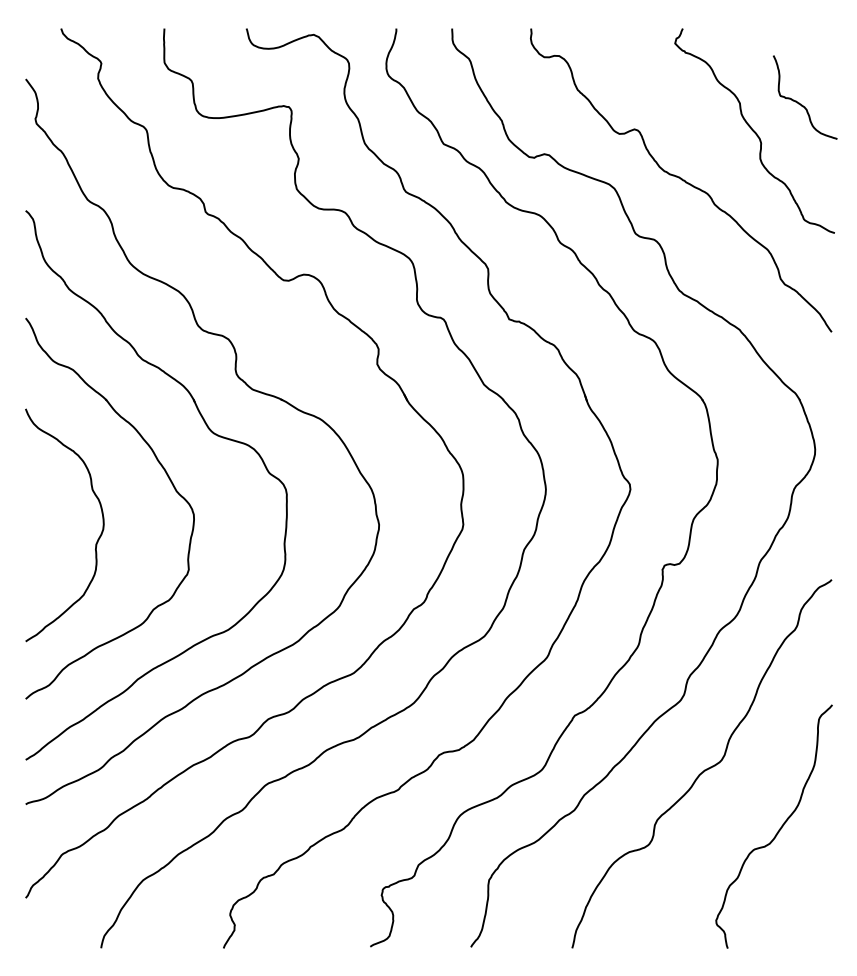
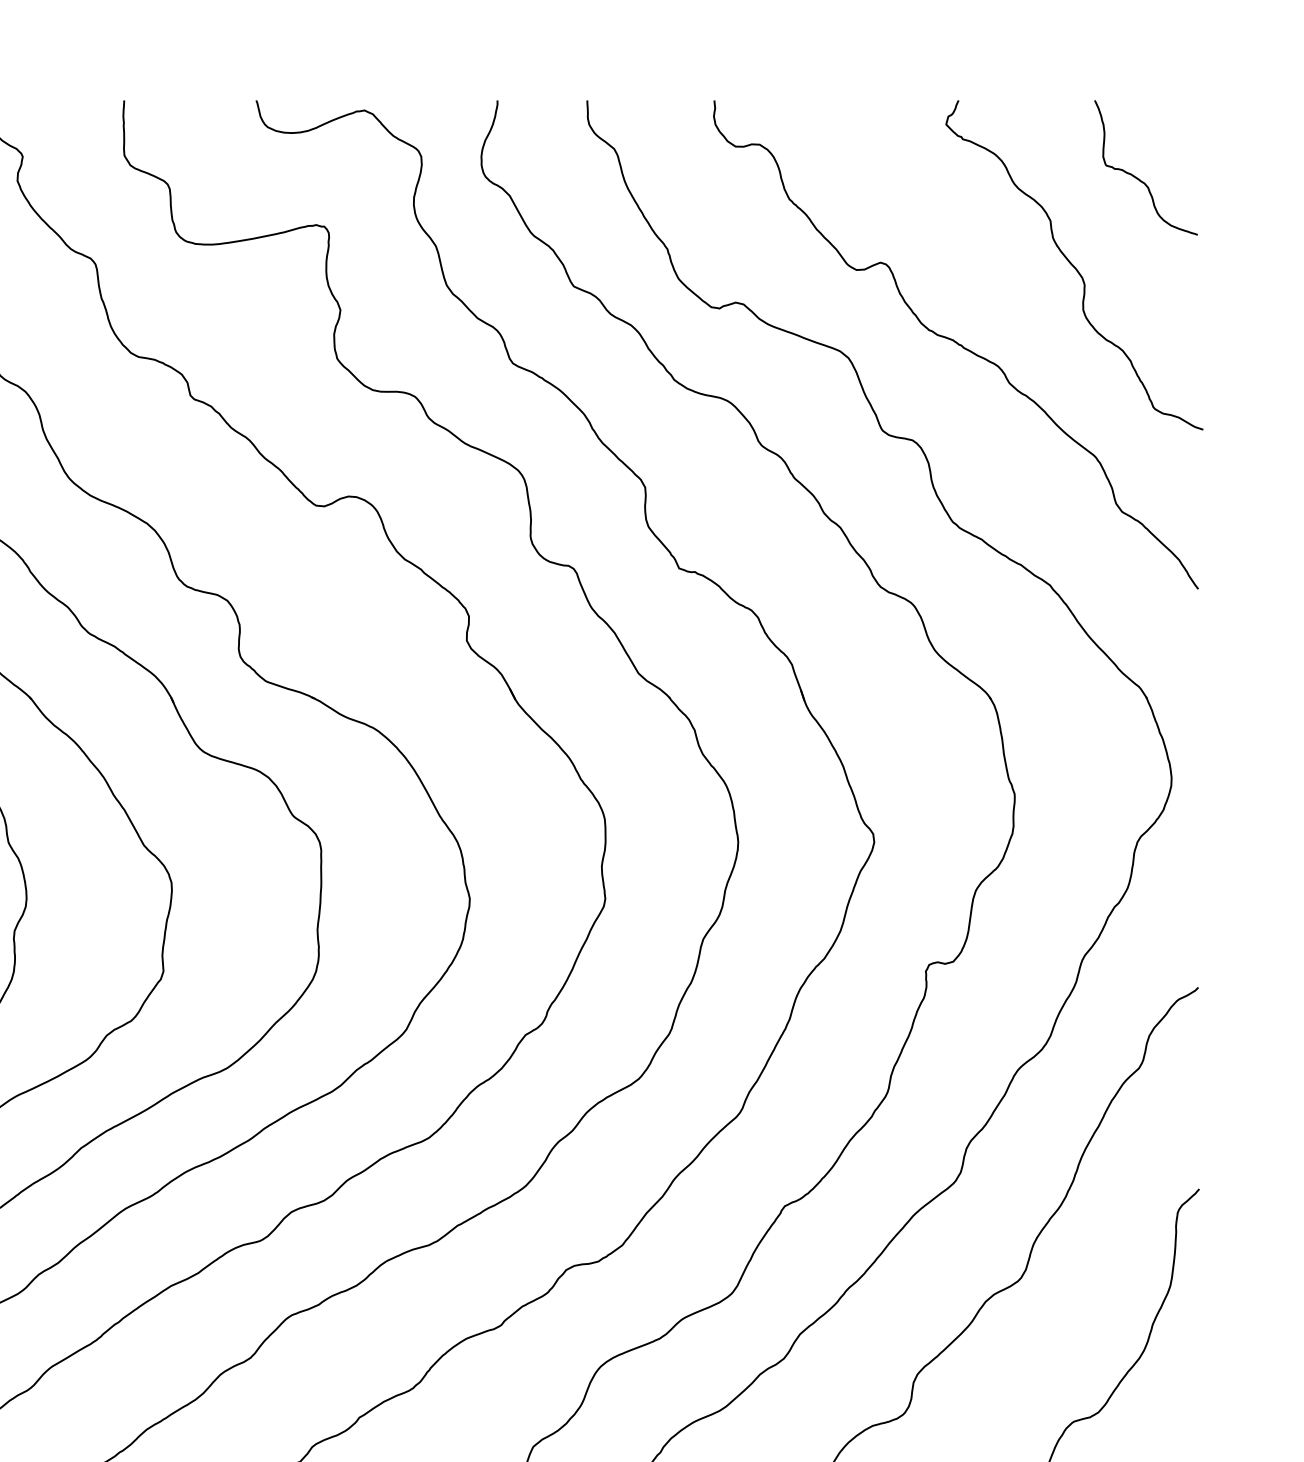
curve: (799, 102) -> (1136, 175), moved

